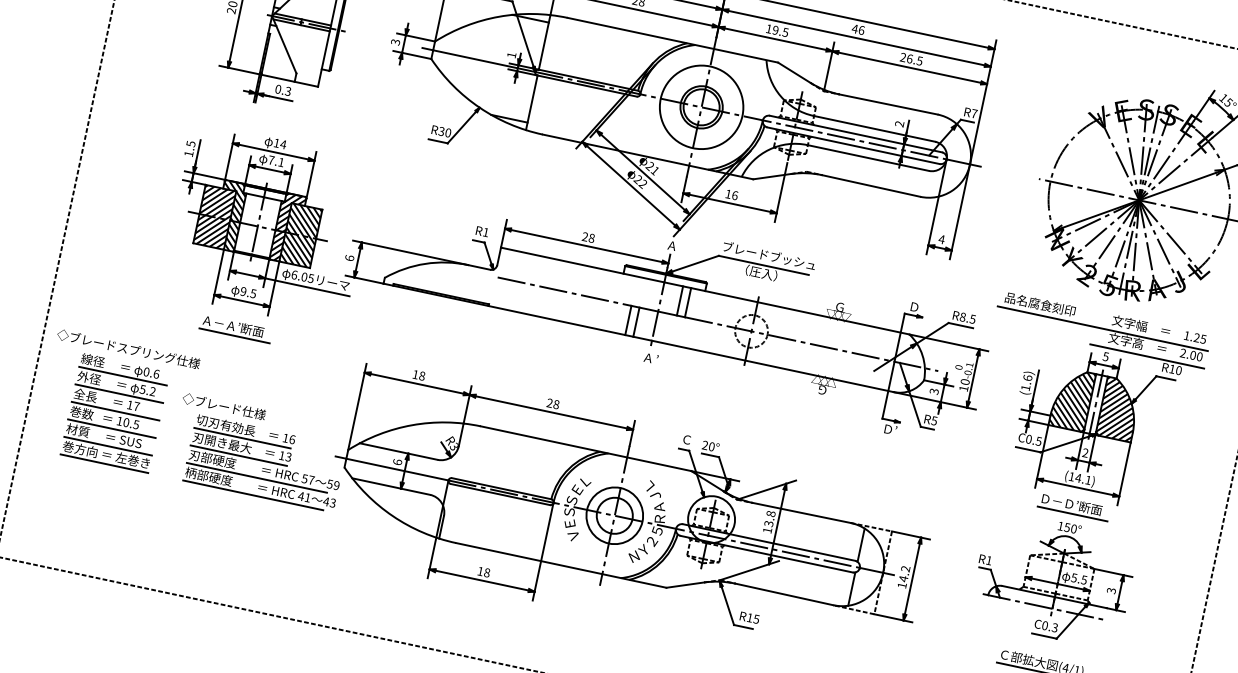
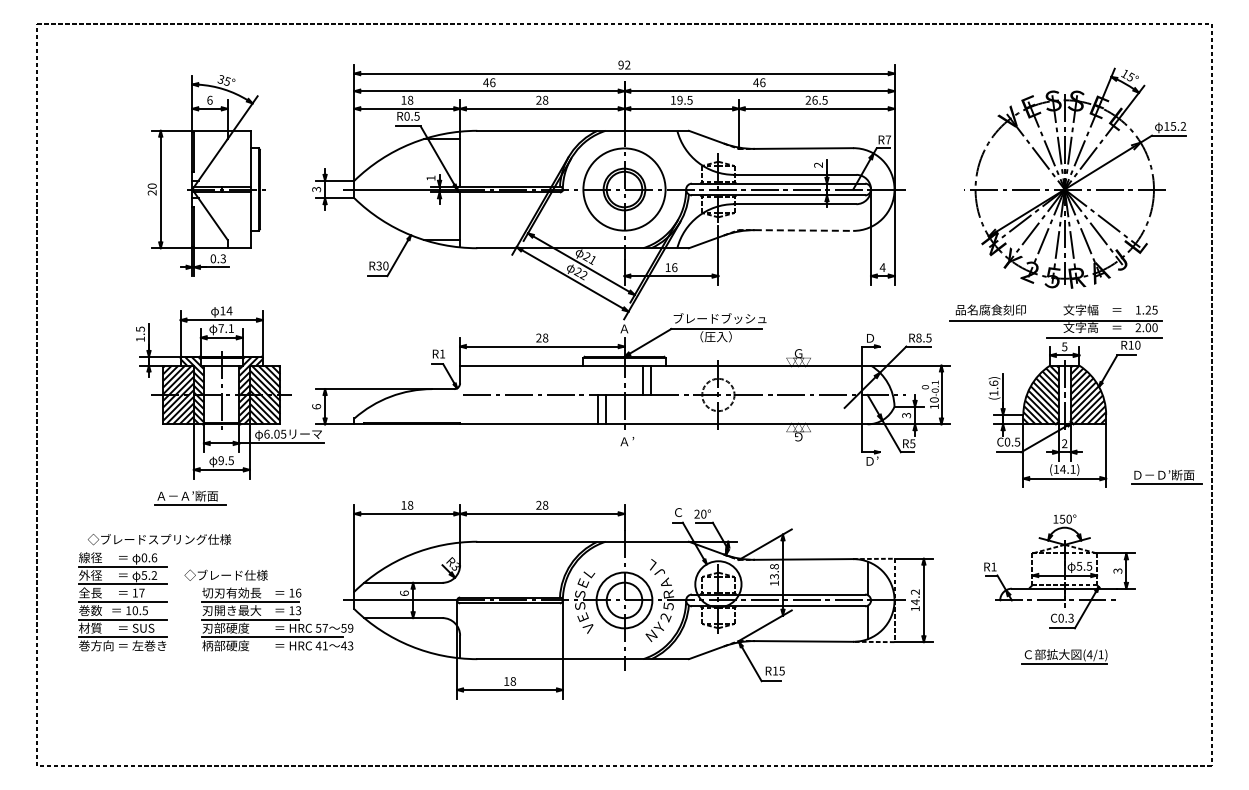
line: (871, 186) -> (804, 230), solid -> dashed
part: (235, 328) -> (190, 497), moved
text: (128, 349) -> (159, 539), moved
line: (104, 463) -> (122, 654), removed
line: (252, 494) -> (271, 654), removed
part: (1073, 506) -> (1166, 476), moved

